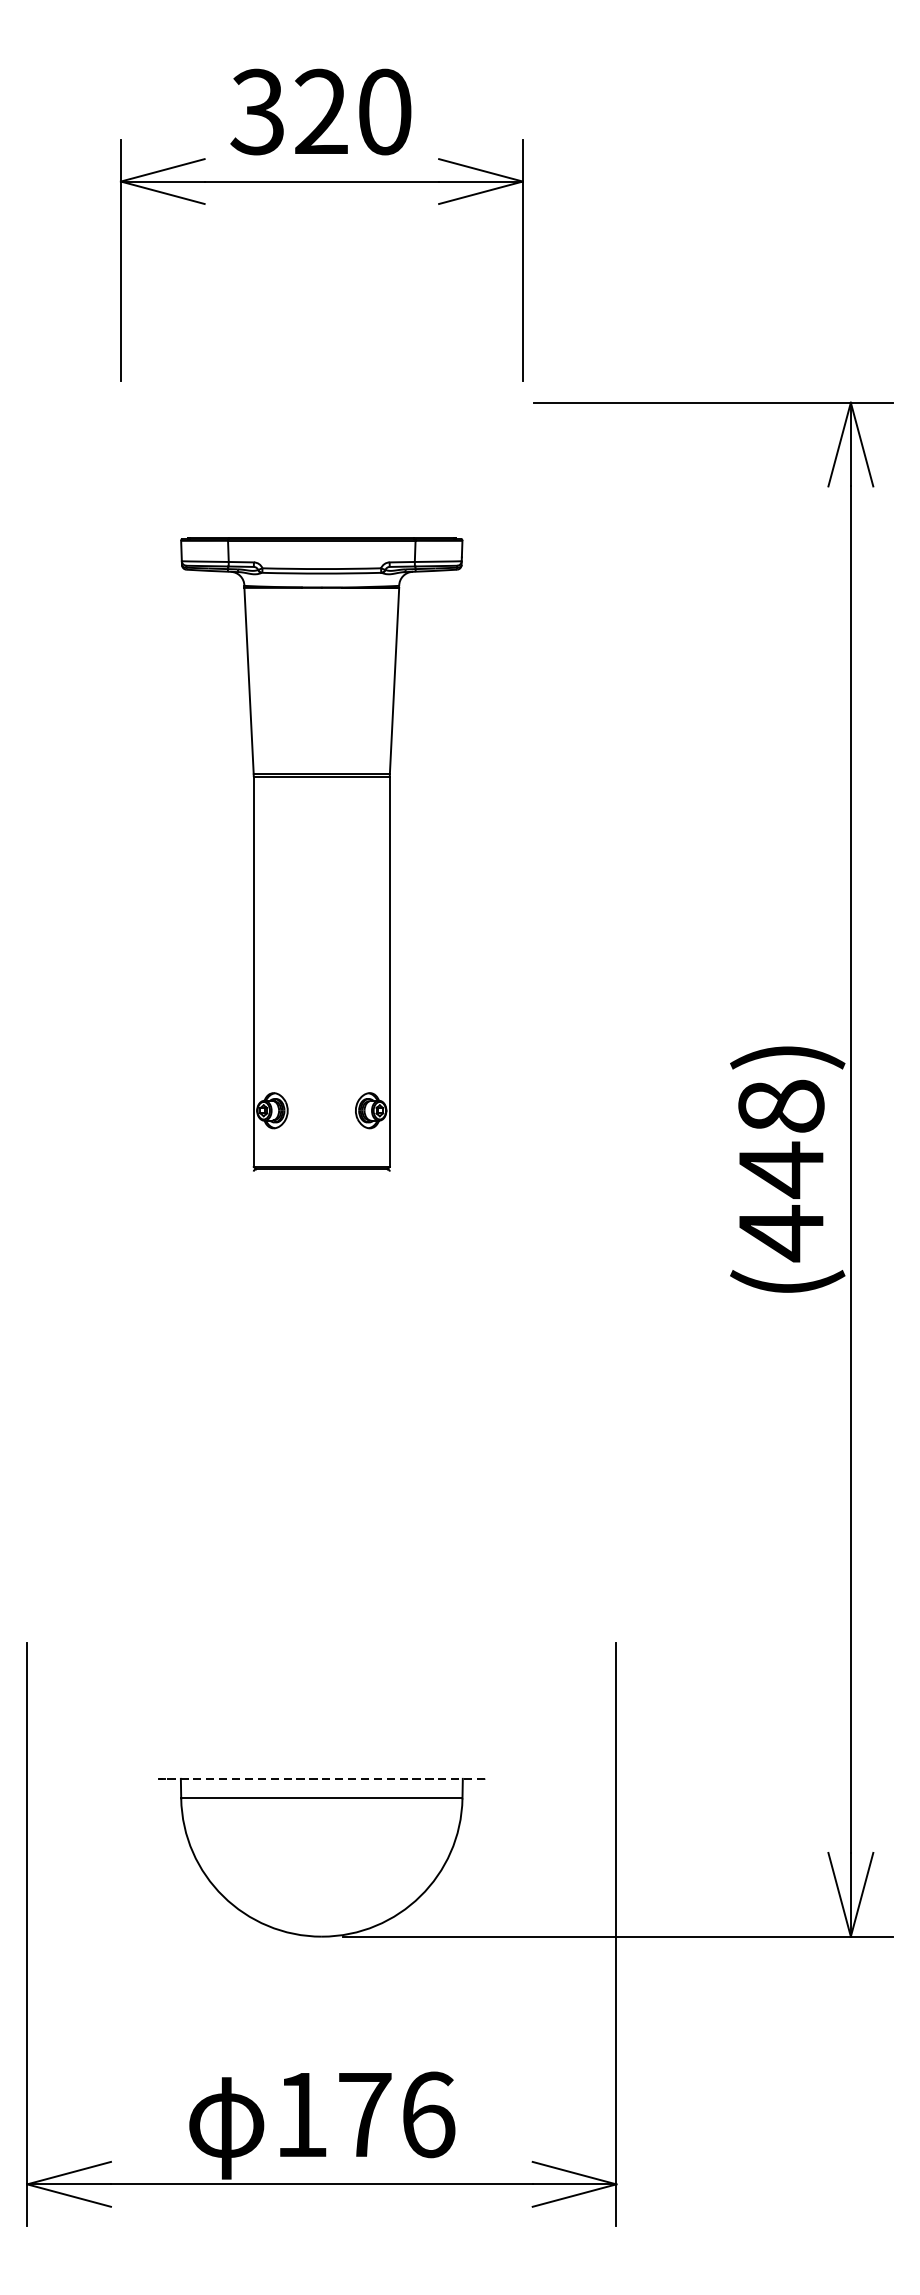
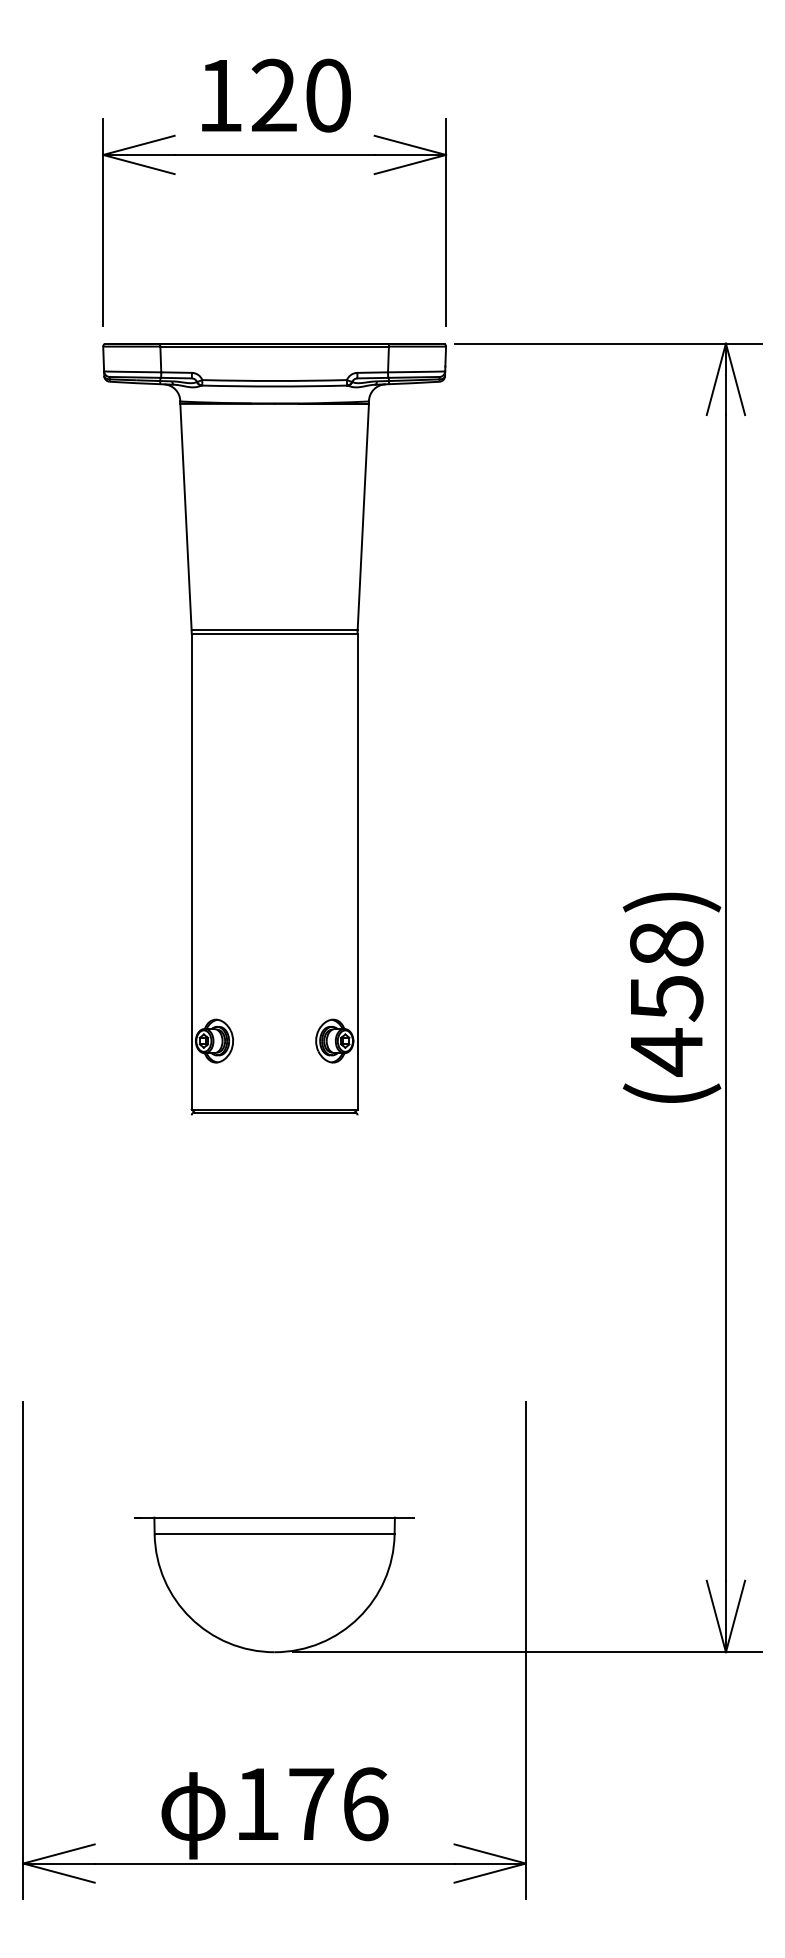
text: (257, 111) -> (219, 95), 320 -> 120
part: (321, 855) -> (274, 729), size x1.43
text: (782, 1170) -> (667, 998), (448) -> (458)
line: (321, 1778) -> (274, 1517), dashed -> solid

